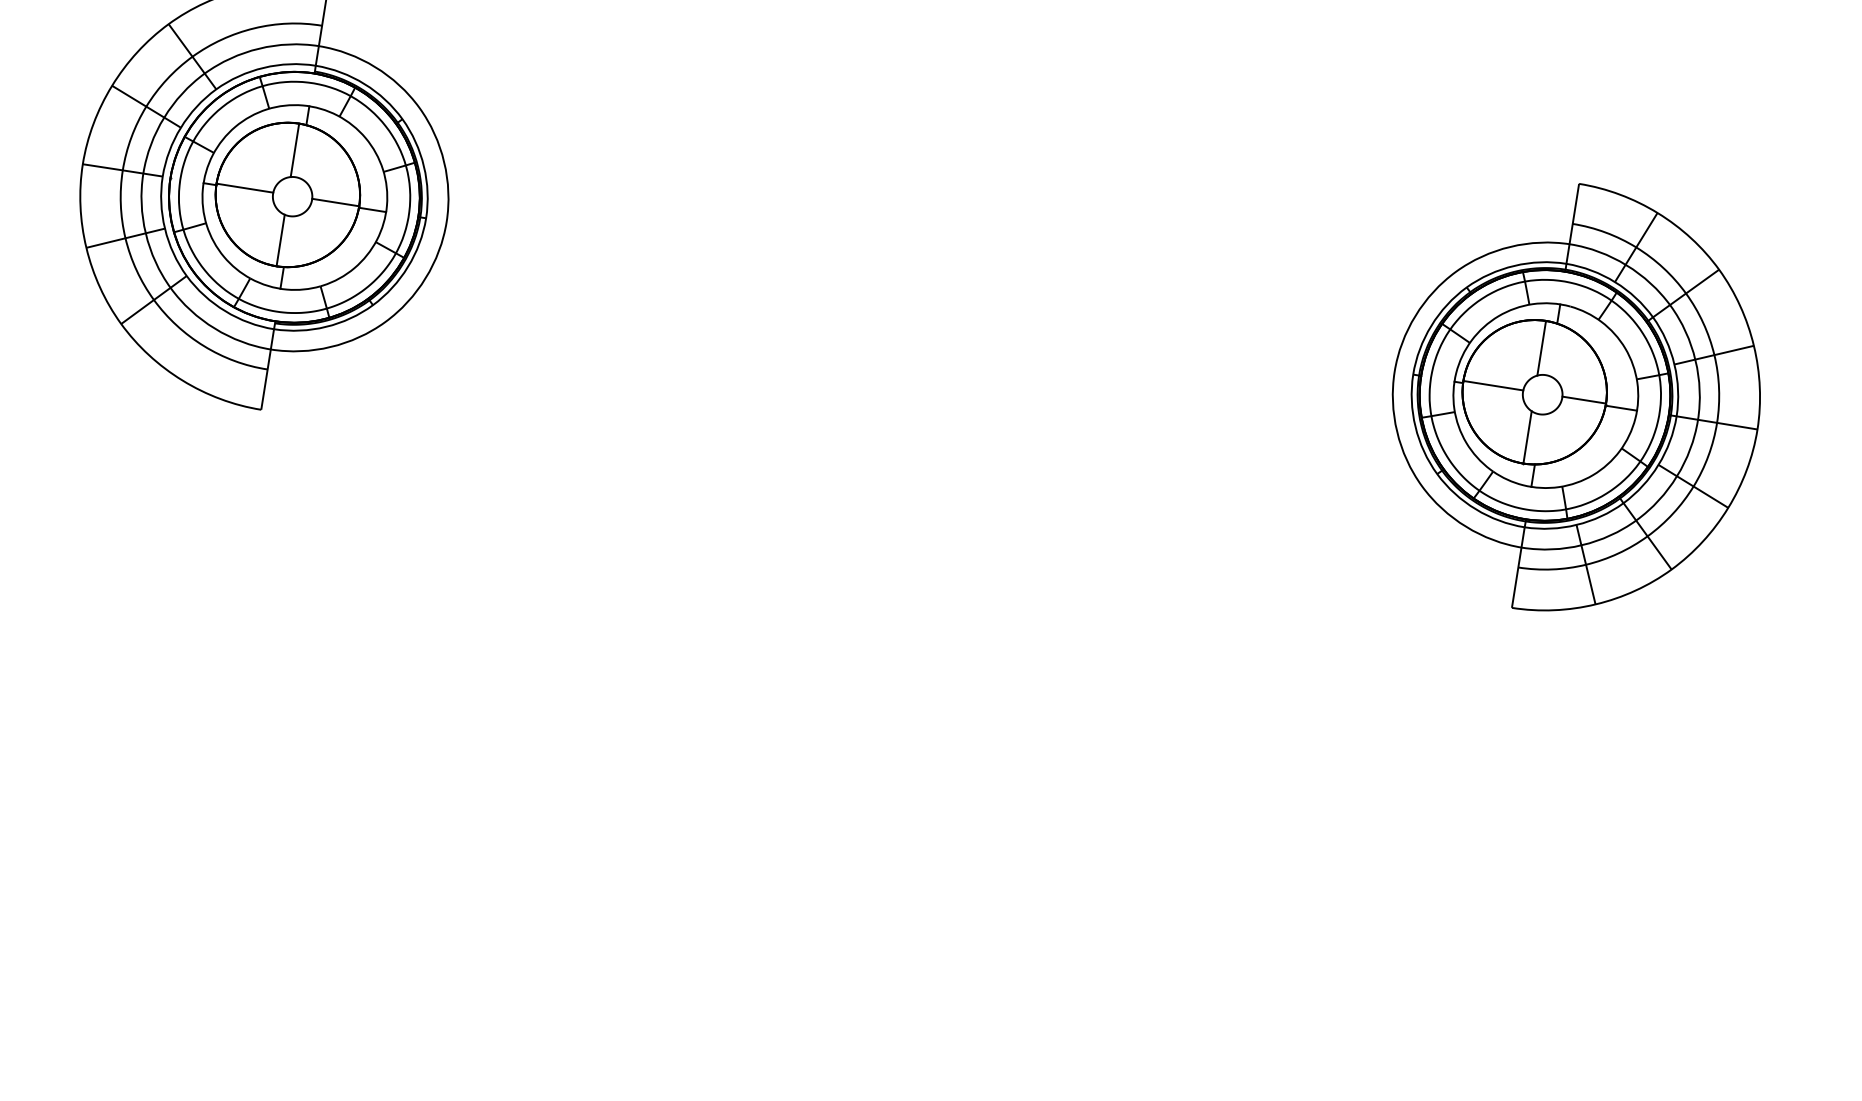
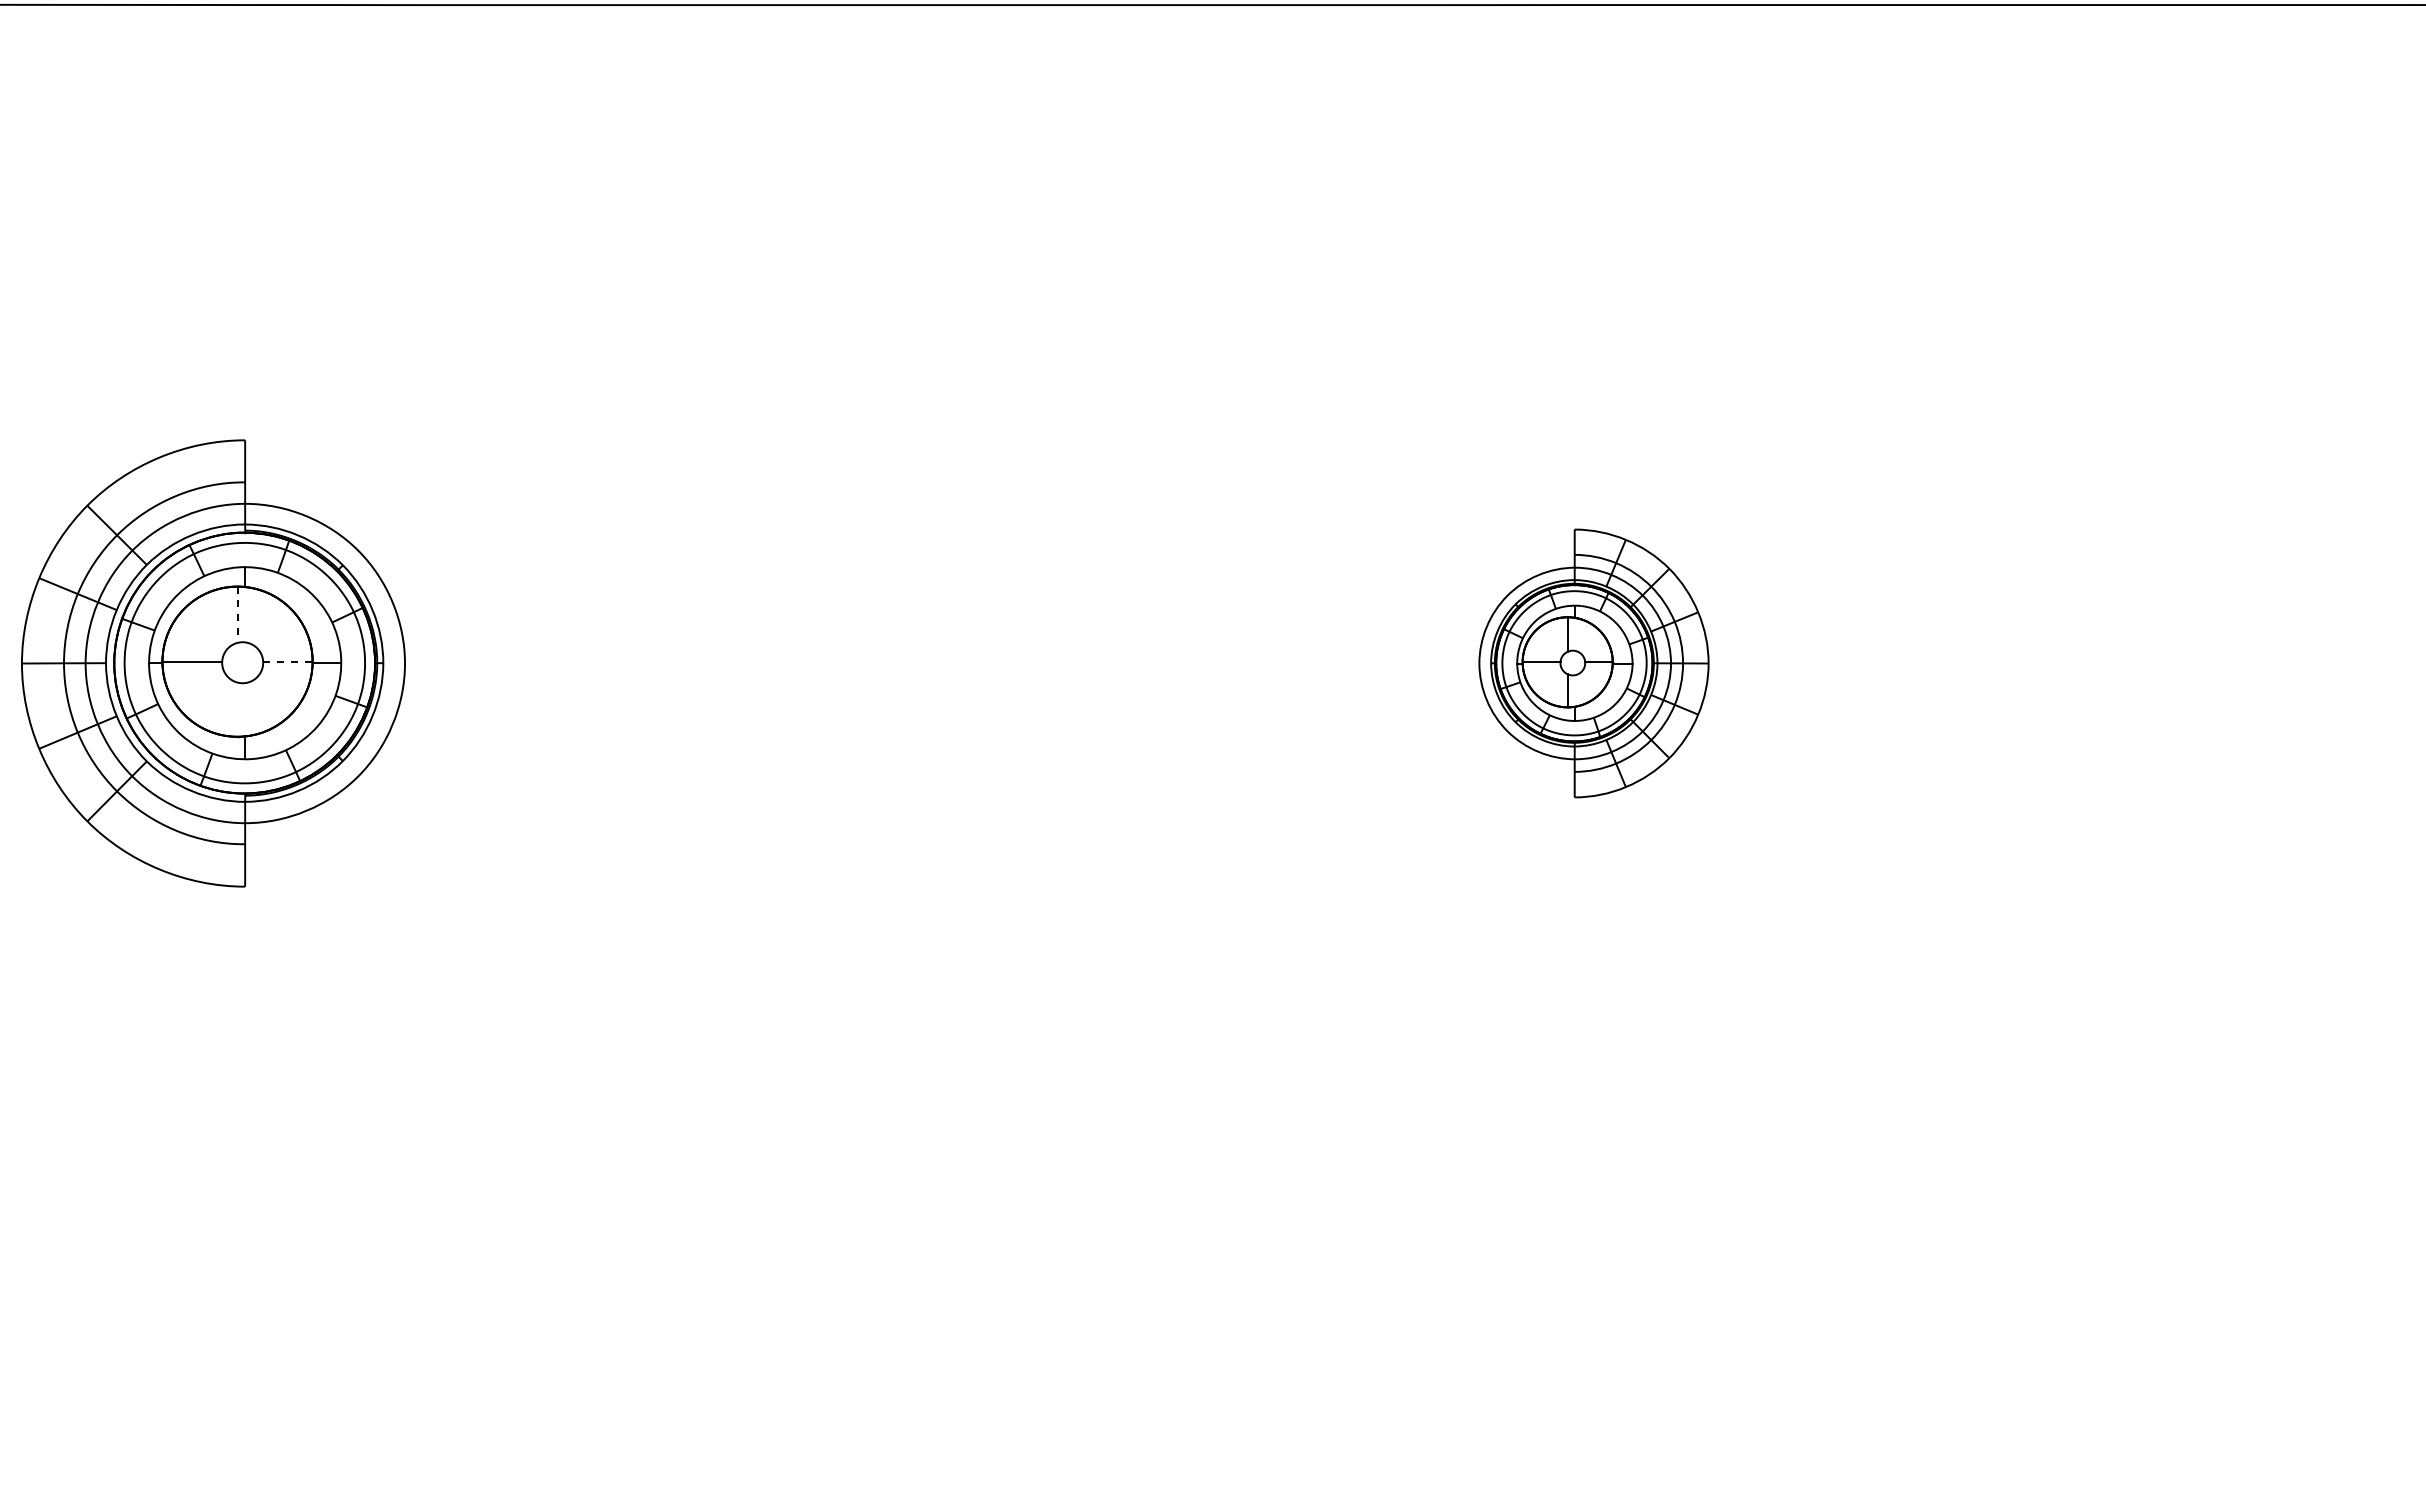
line: (294, 151) -> (237, 615), solid -> dashed
line: (335, 202) -> (287, 661), solid -> dashed
line: (280, 240) -> (237, 709), removed
part: (1575, 400) -> (1593, 663), size x0.6

